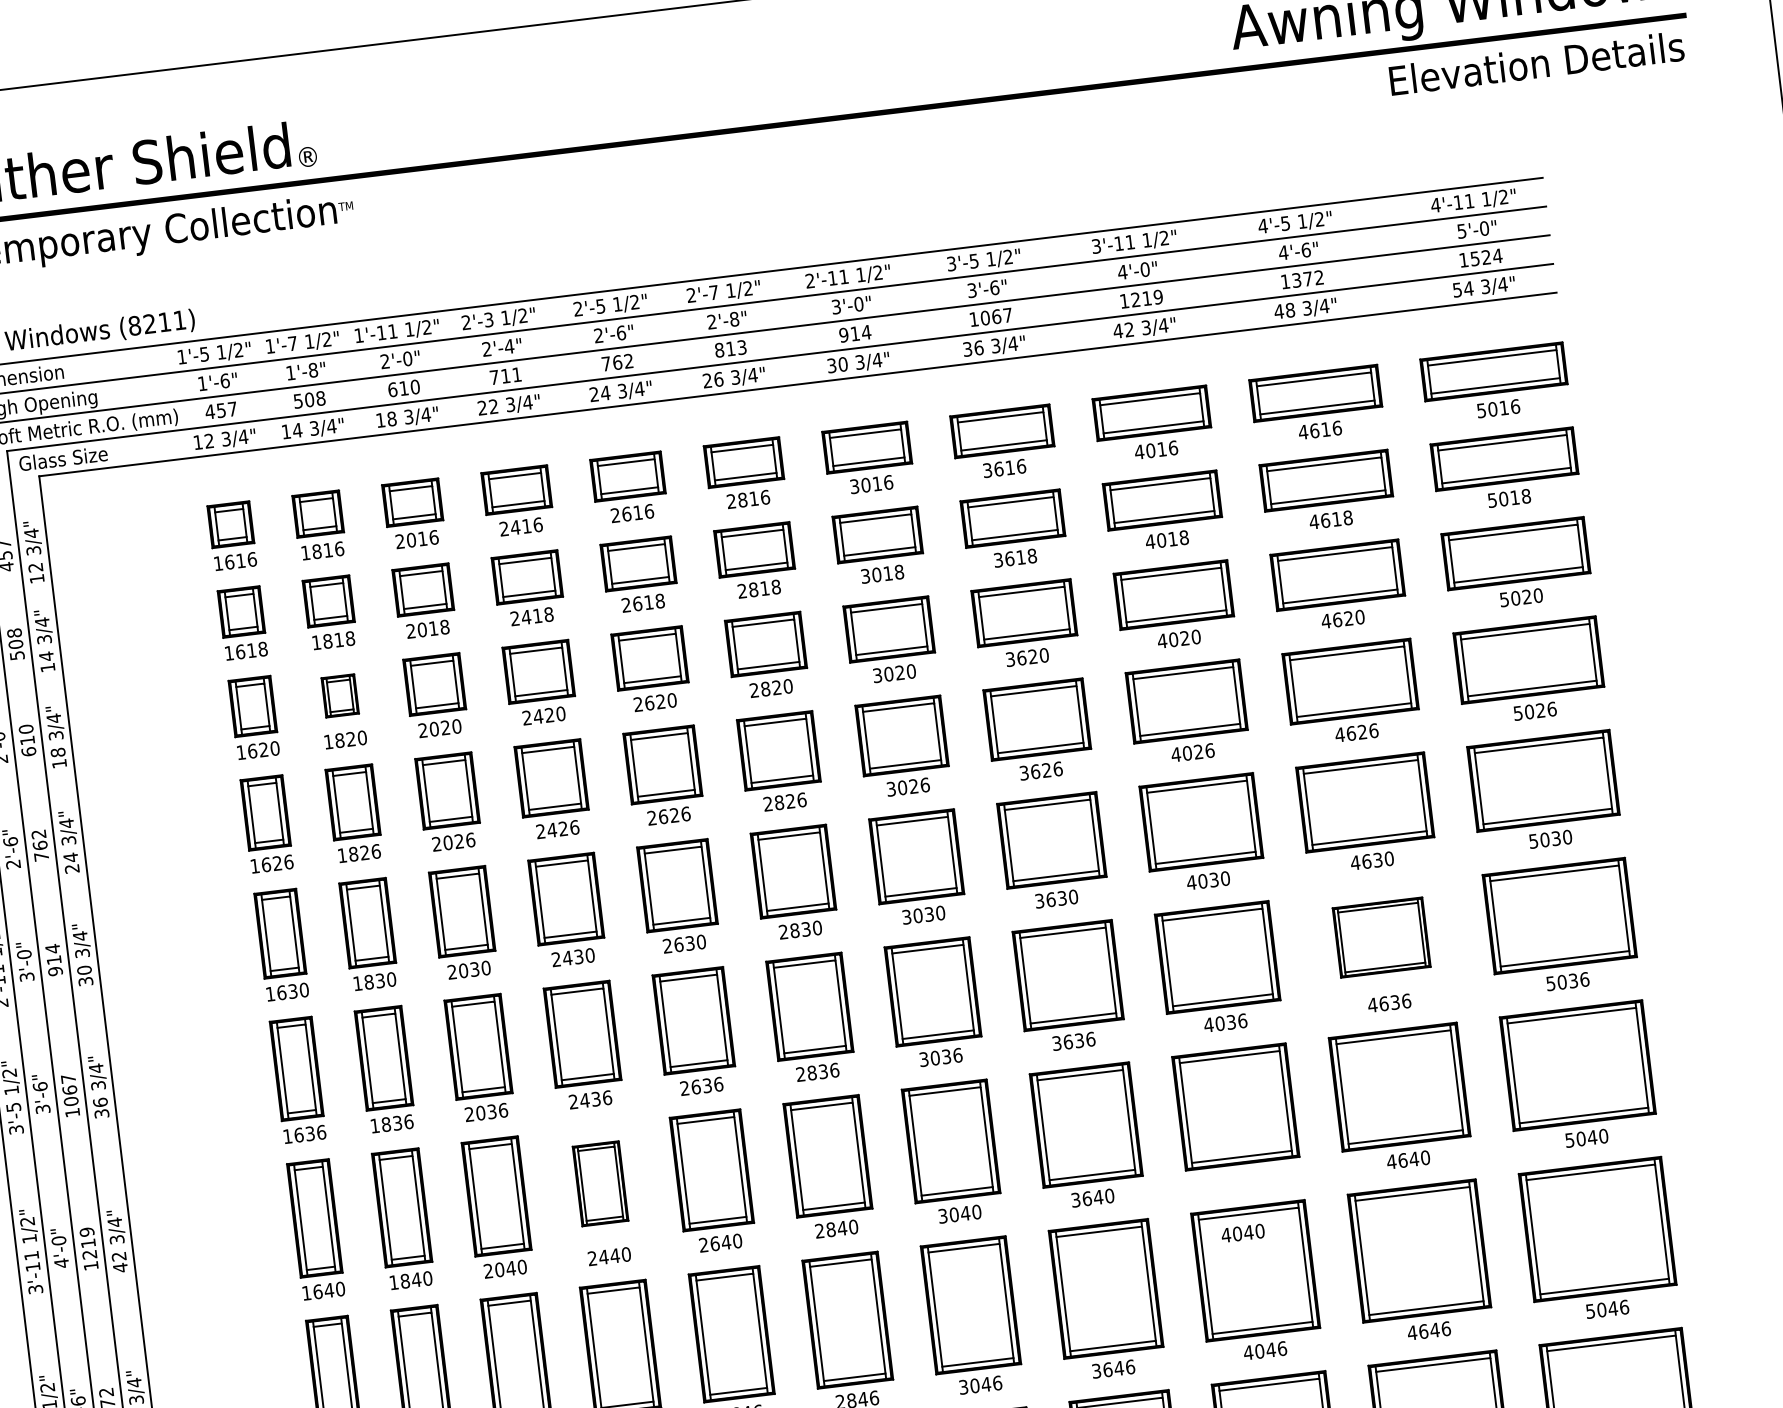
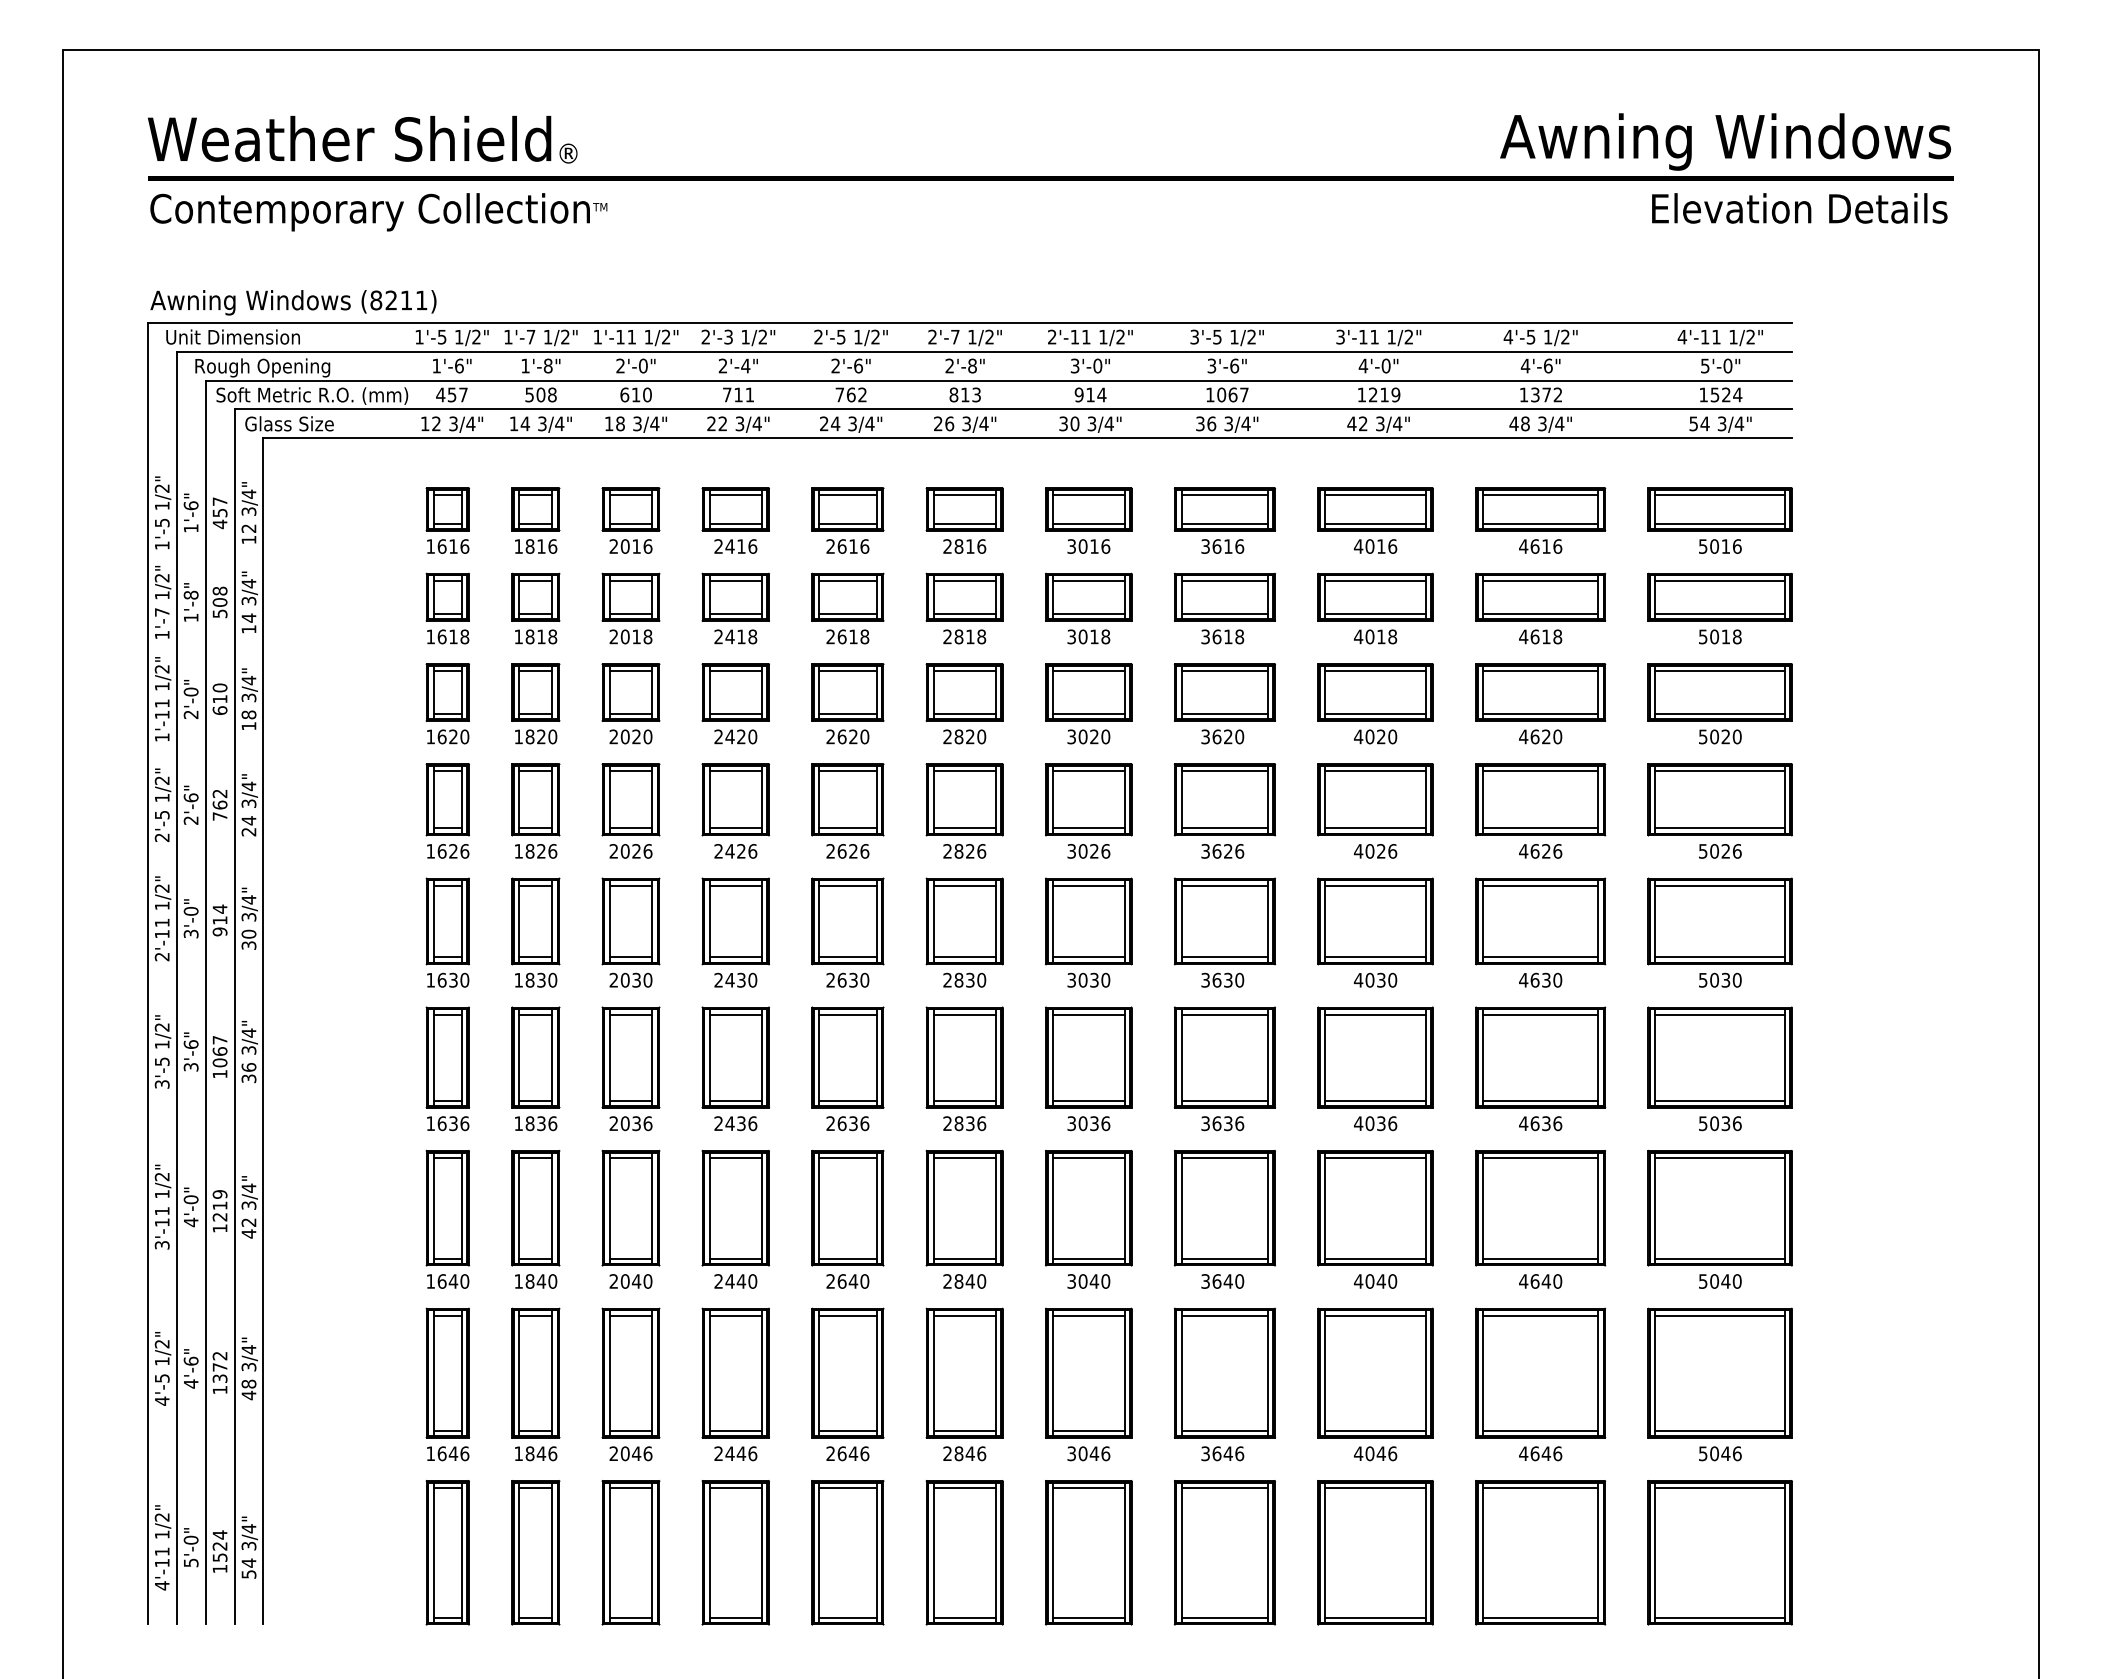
part: (339, 695) -> (535, 692), size x1.43
part: (1381, 937) -> (1540, 1057), size x1.43
part: (600, 1183) -> (735, 1207), size x1.43
text: (1242, 1233) -> (1375, 1281), moved

